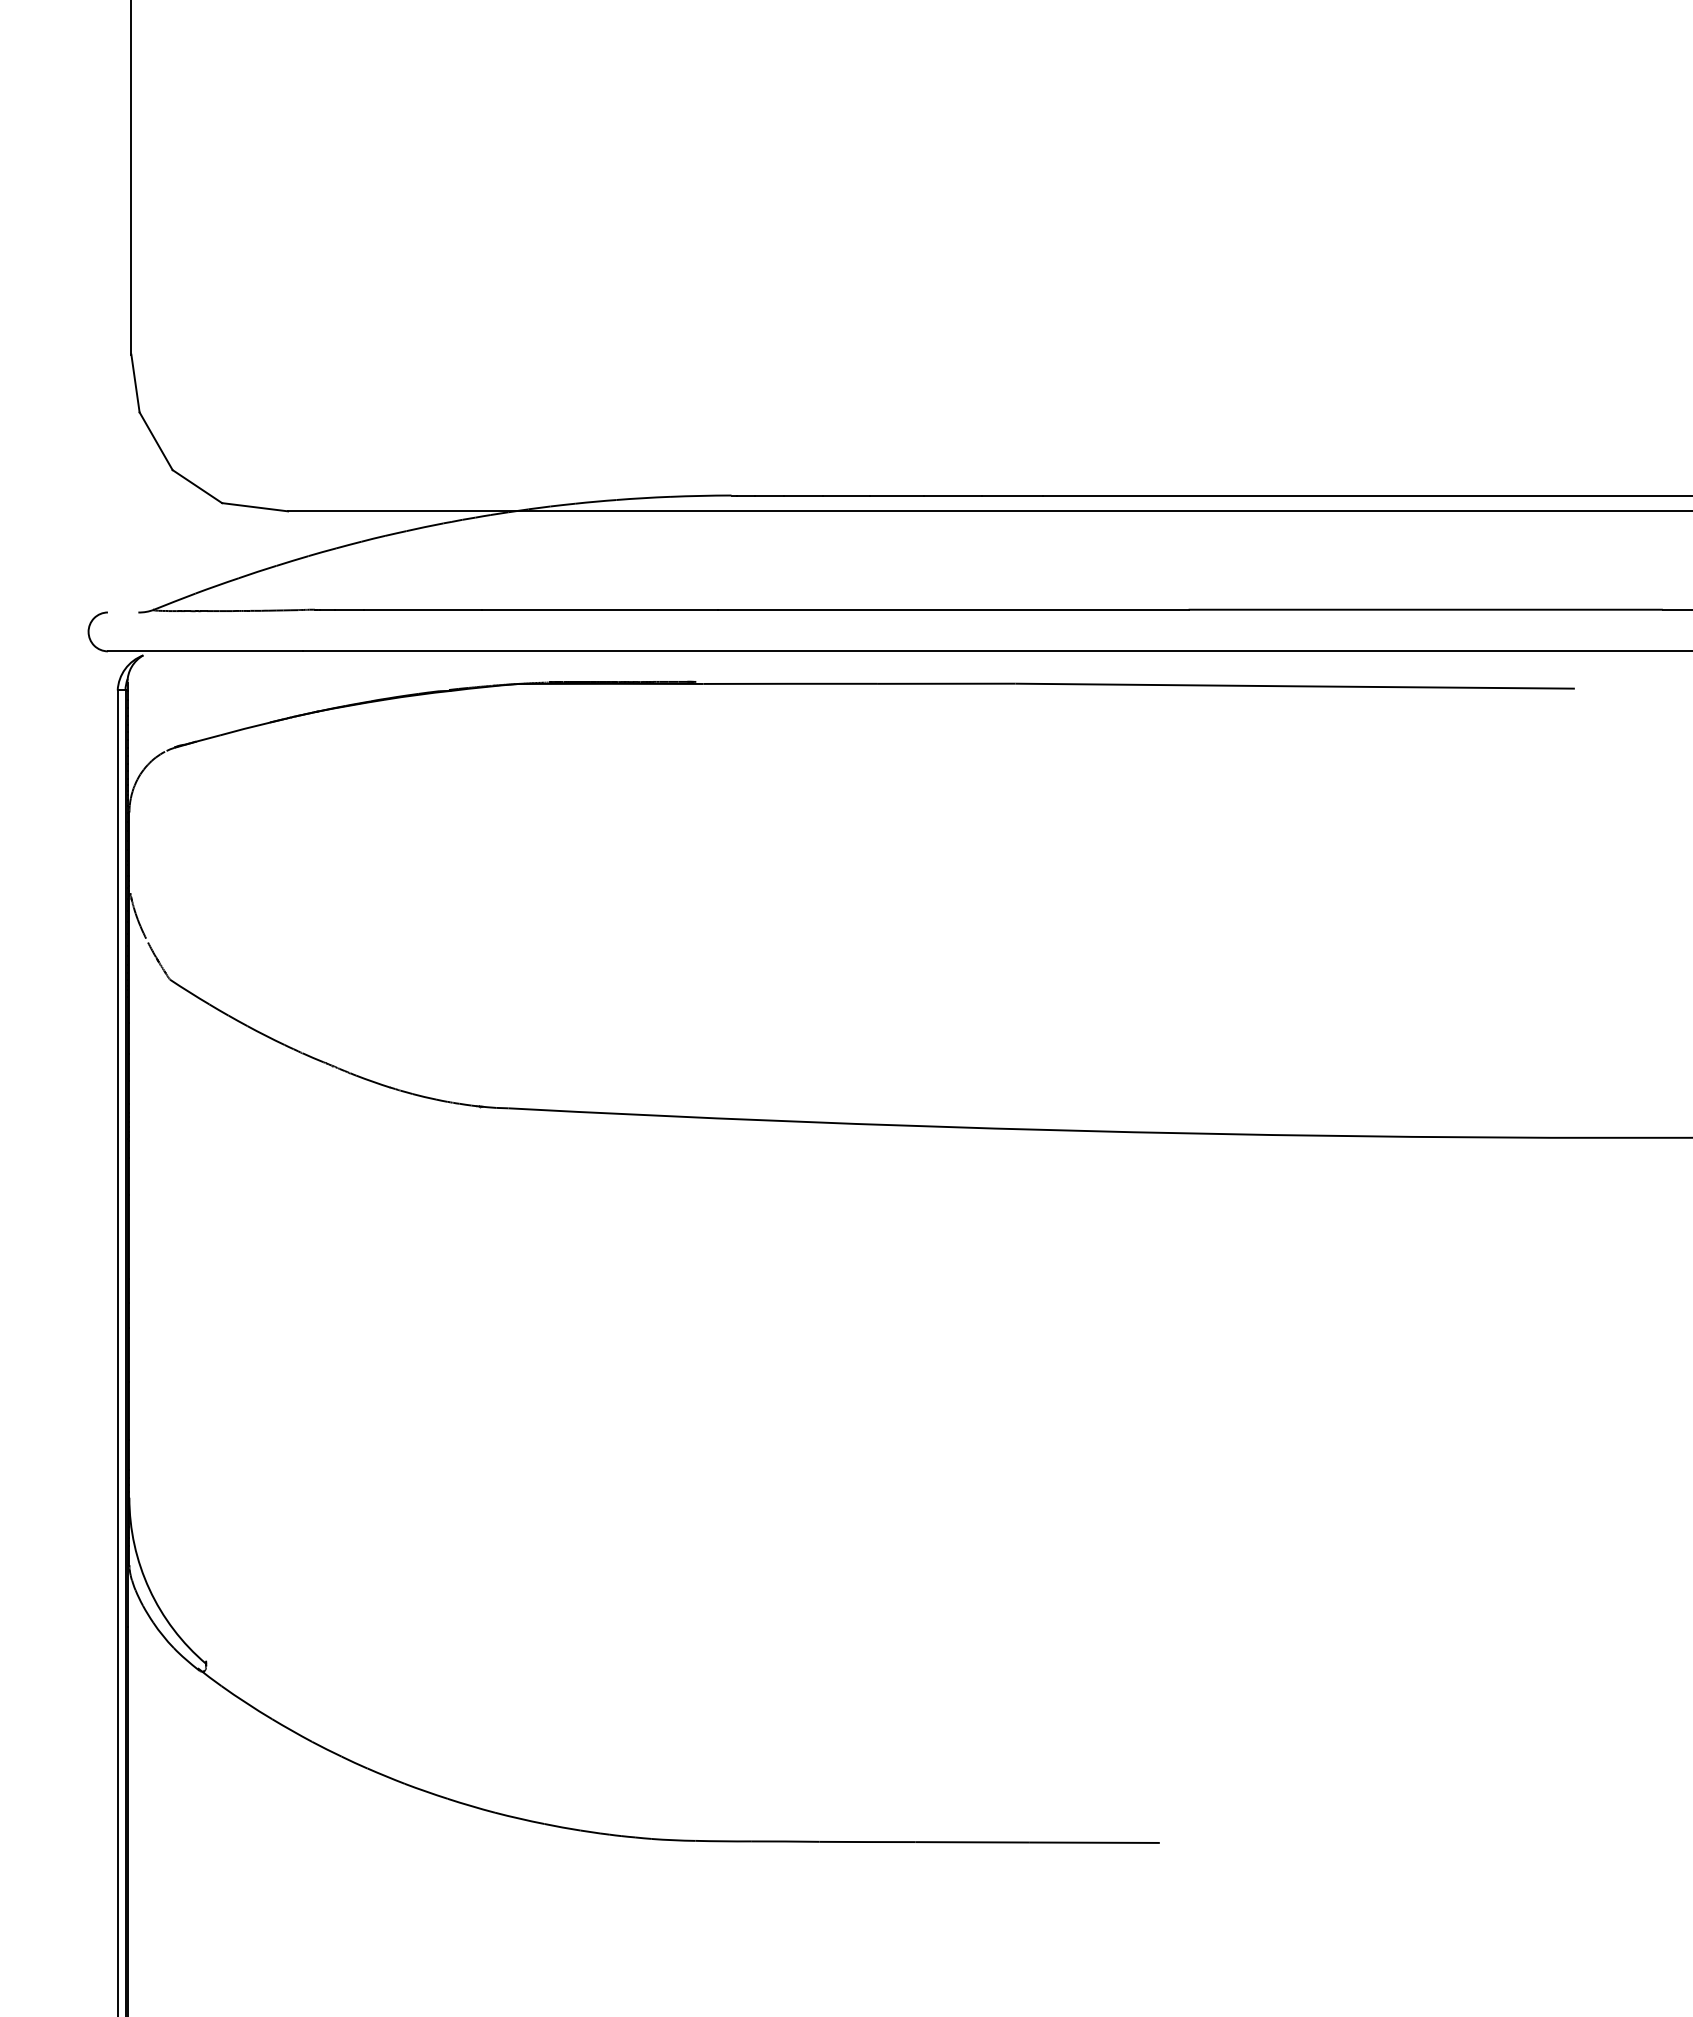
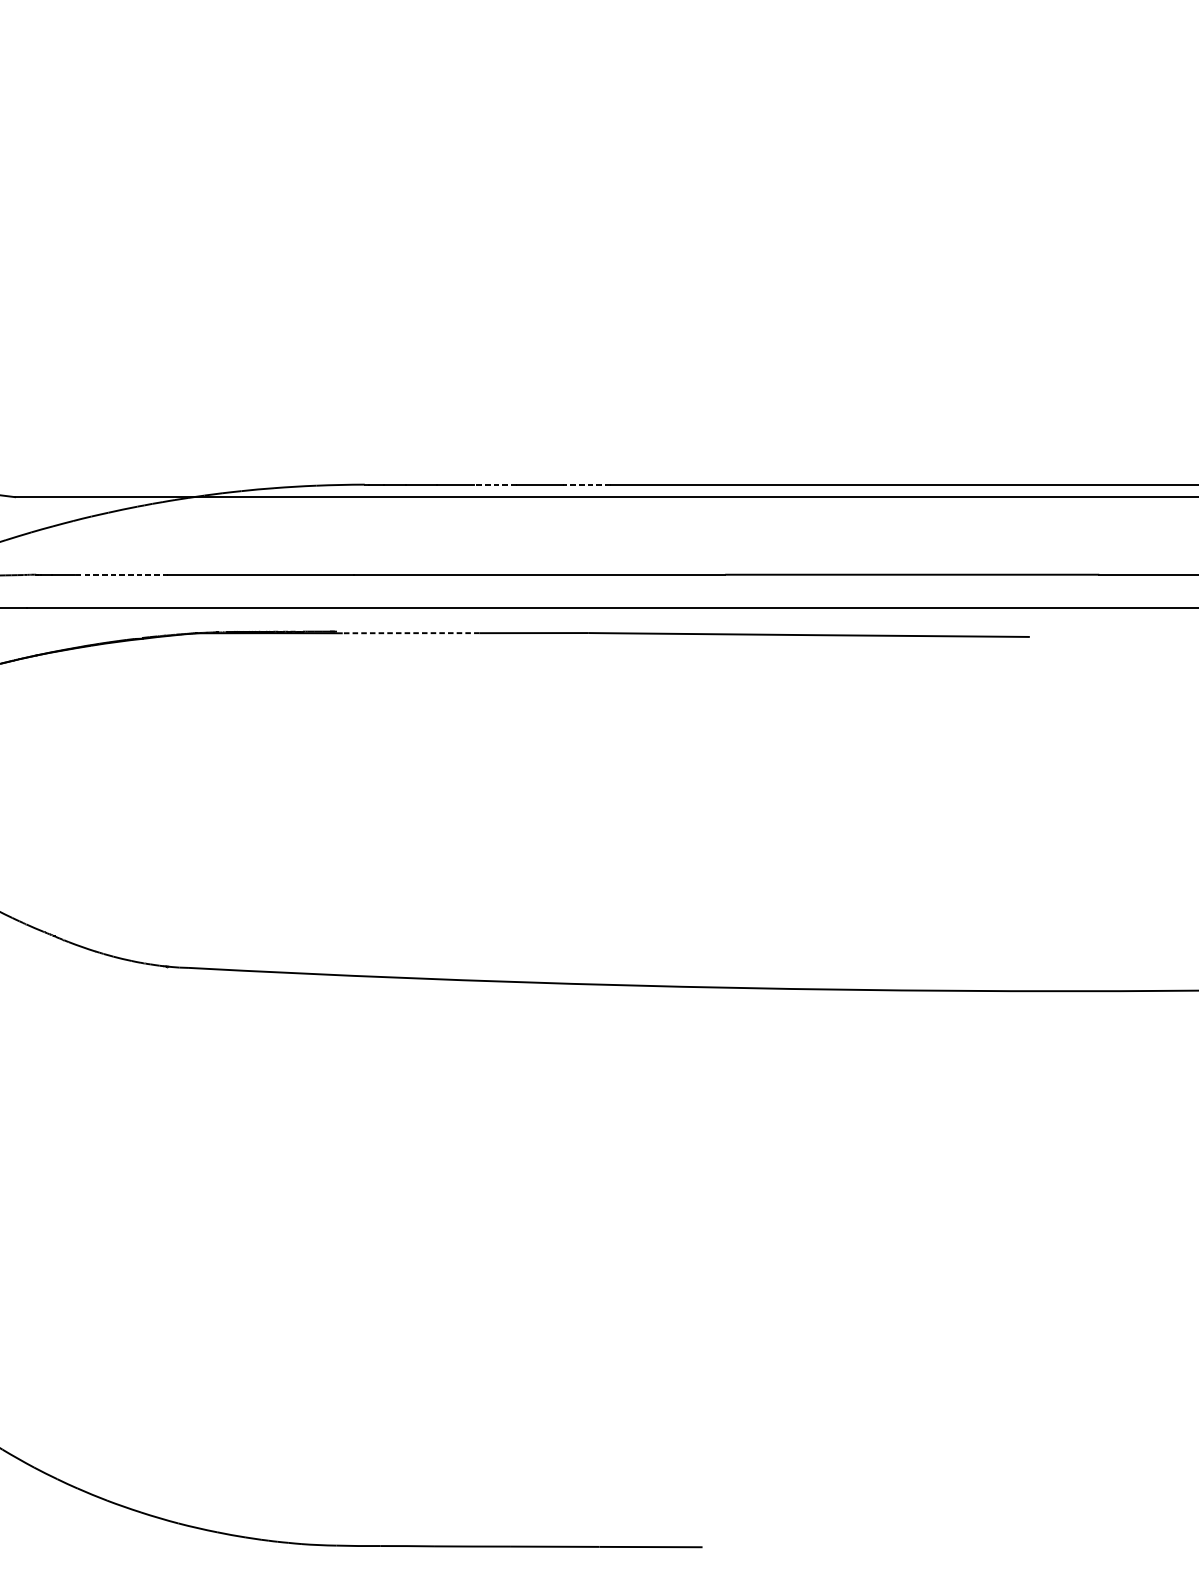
line: (897, 495) -> (495, 484), solid -> dashed
line: (1012, 495) -> (586, 484), solid -> dashed
line: (423, 609) -> (121, 574), solid -> dashed
arc: (790, 683) -> (411, 632), solid -> dashed

